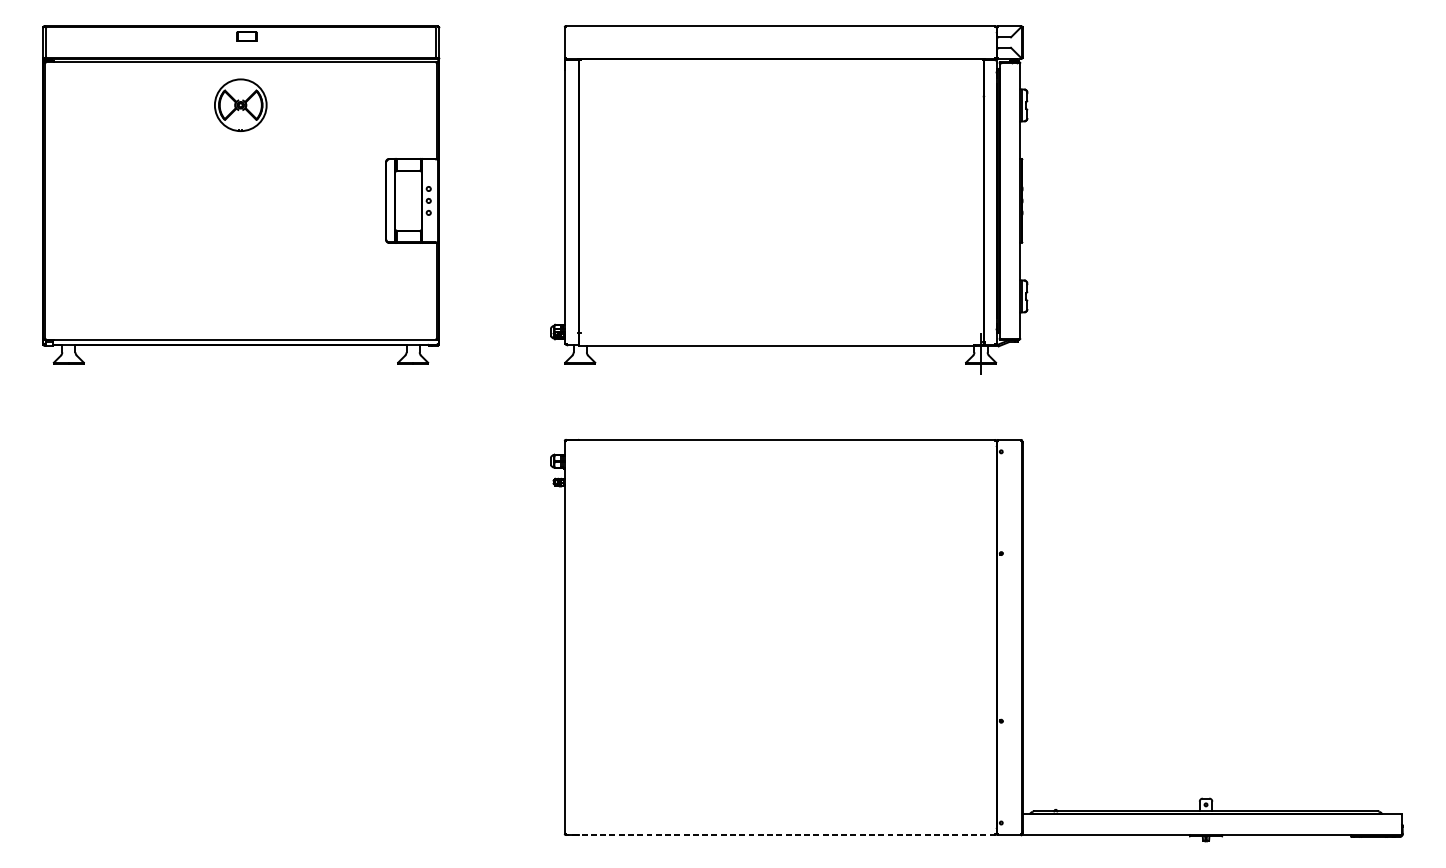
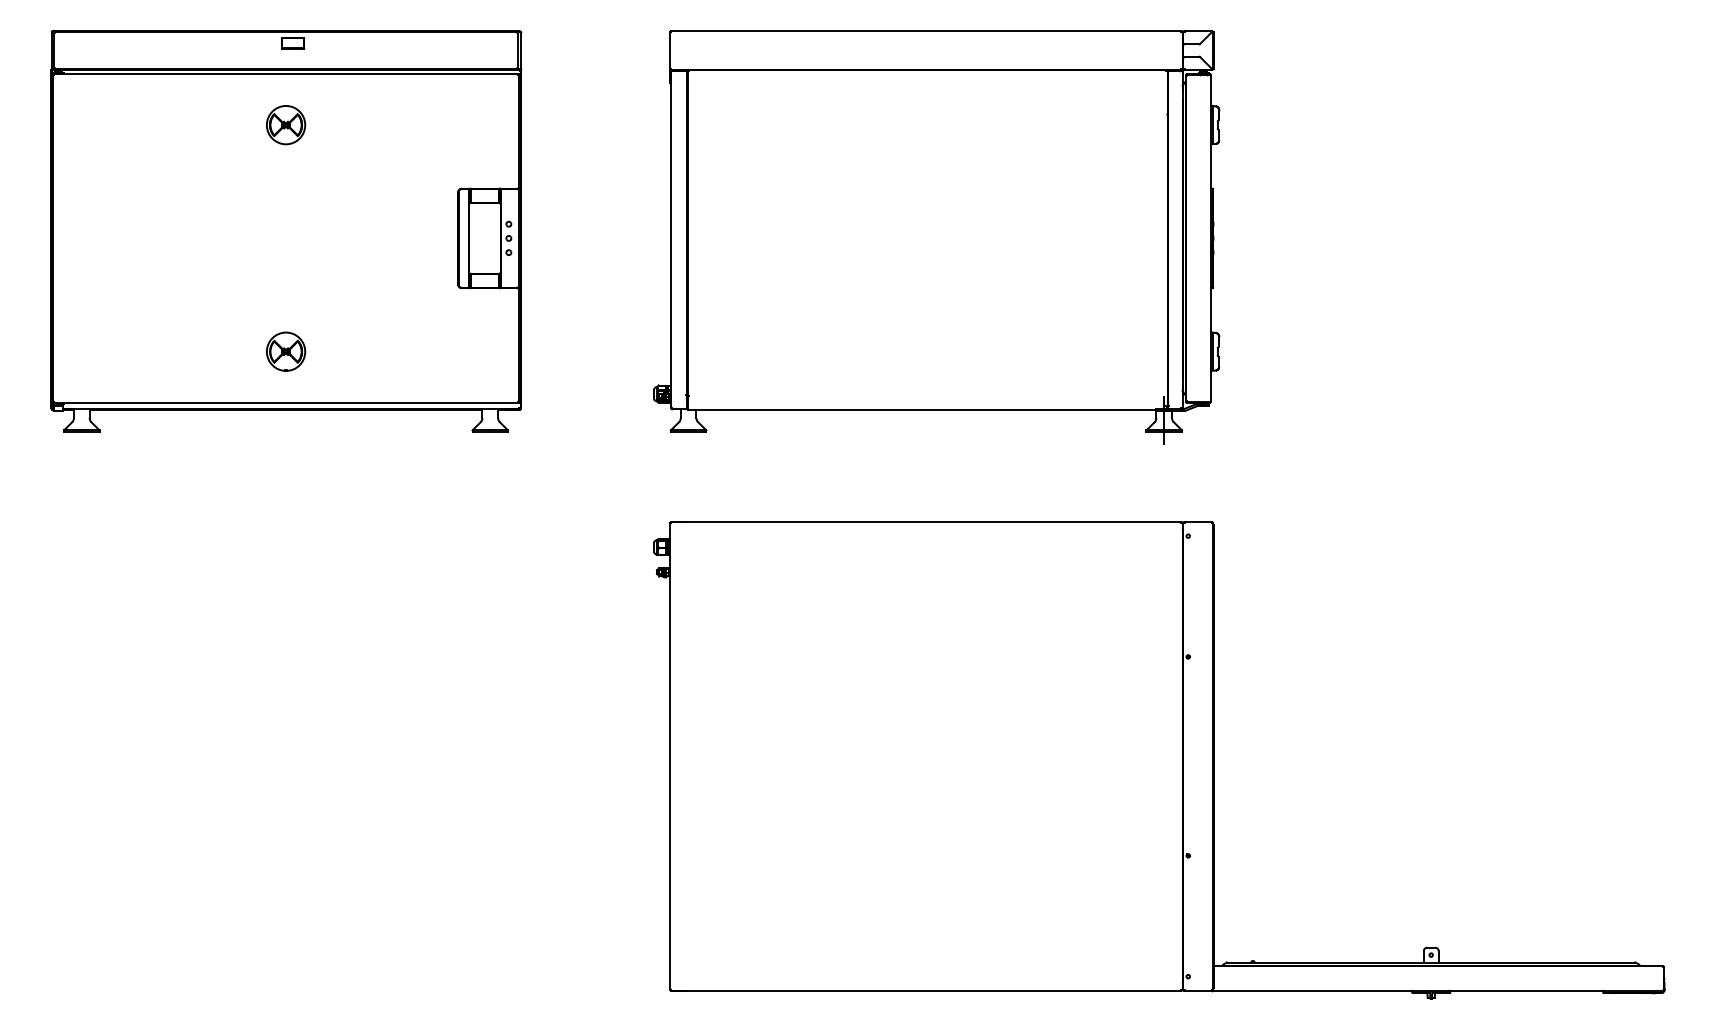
part: (241, 105) -> (286, 125), size x0.62
part: (241, 296) -> (286, 351), added
line: (780, 834) -> (926, 990), dashed -> solid

